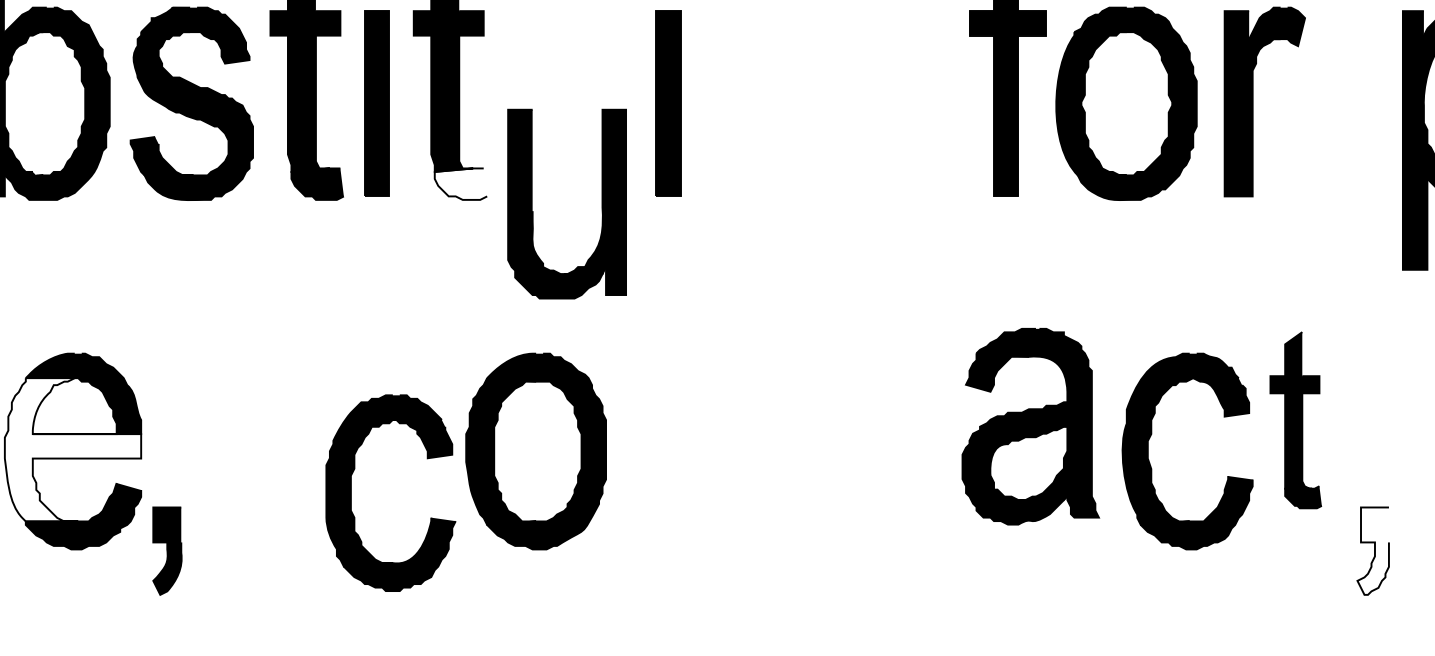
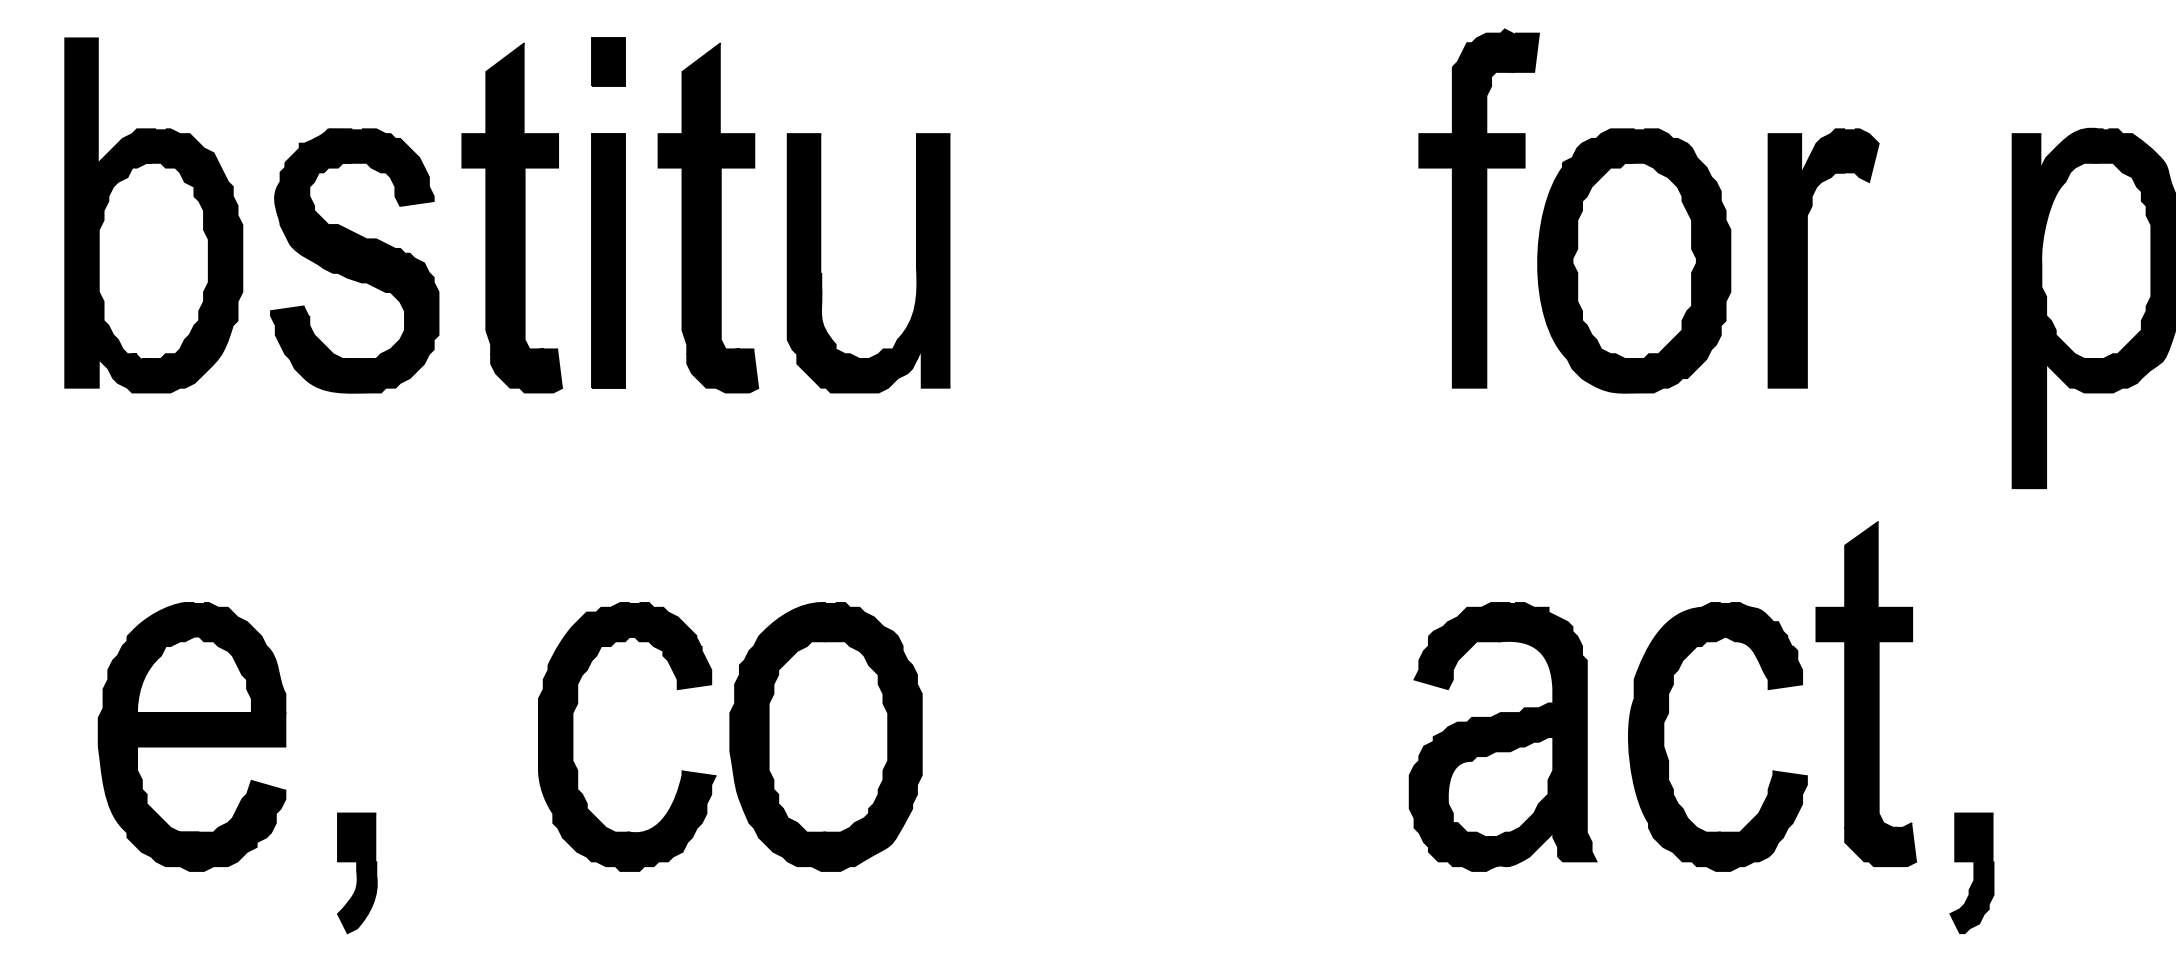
part: (668, 103) -> (1007, 260), removed
fill: (461, 183) -> (723, 370), added
part: (532, 204) -> (821, 263), moved
part: (1295, 420) -> (1865, 694), size x1.43
part: (1030, 426) -> (1502, 736), moved
fill: (72, 449) -> (191, 734), added
part: (351, 492) -> (573, 736), moved
part: (167, 551) -> (357, 873), moved
fill: (1372, 551) -> (1971, 873), added

